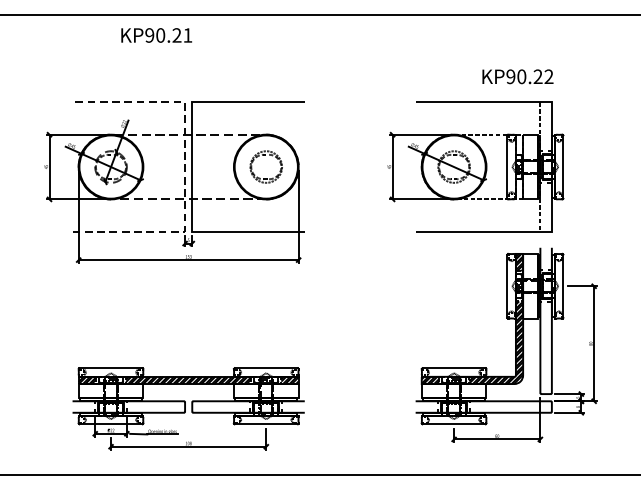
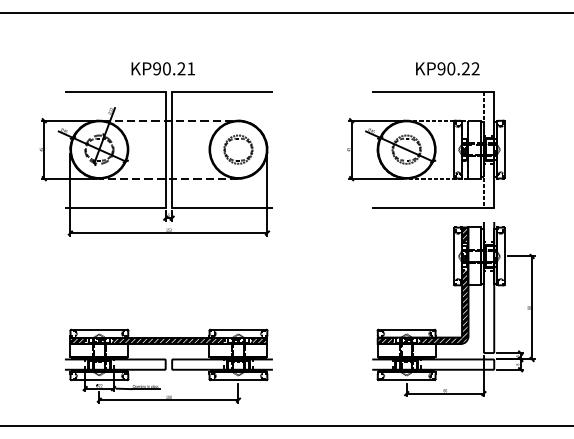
text: (155, 35) -> (162, 68), moved
text: (517, 76) -> (447, 68), moved
line: (184, 166) -> (165, 149), dashed -> solid

